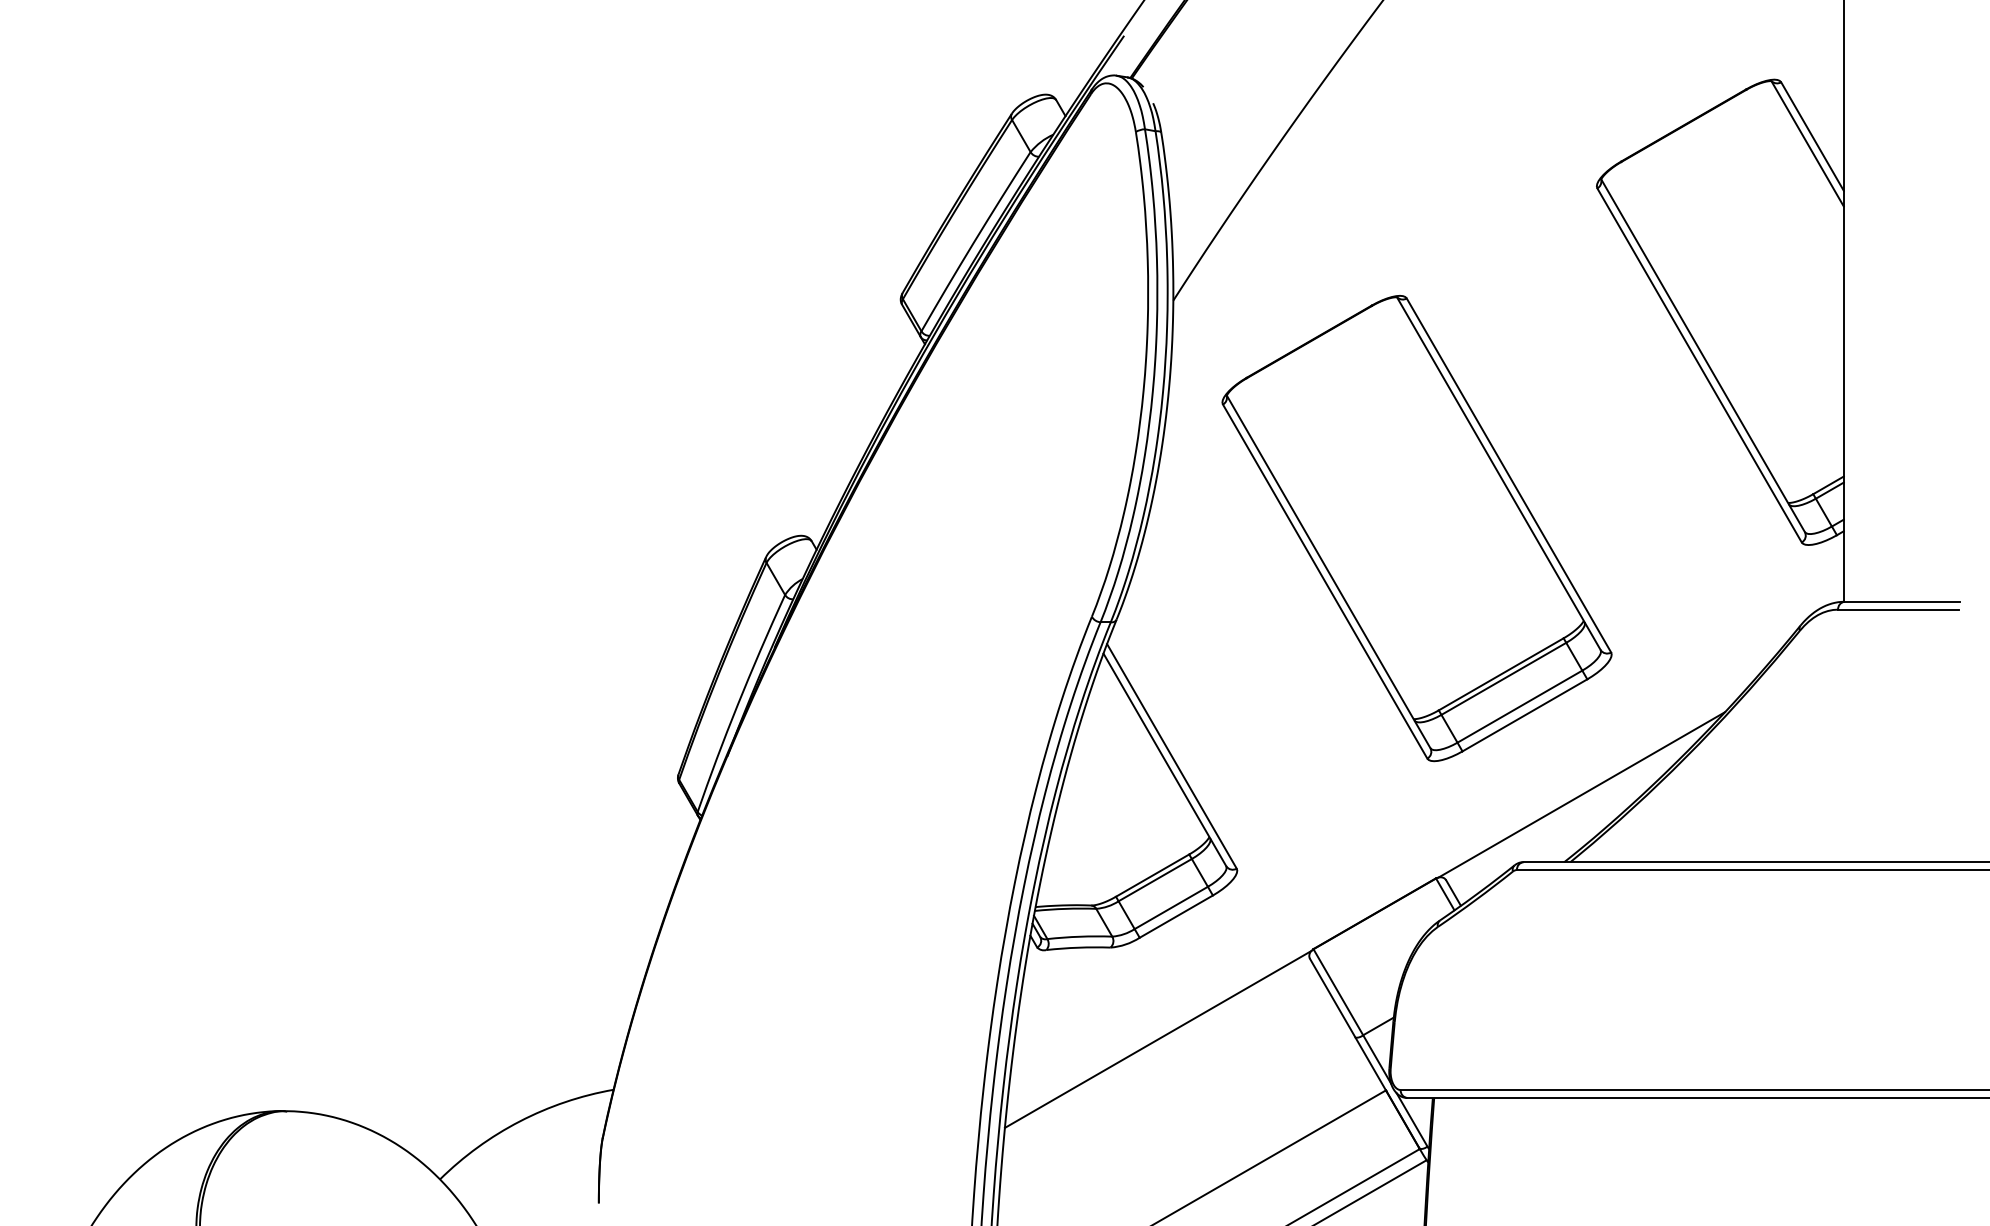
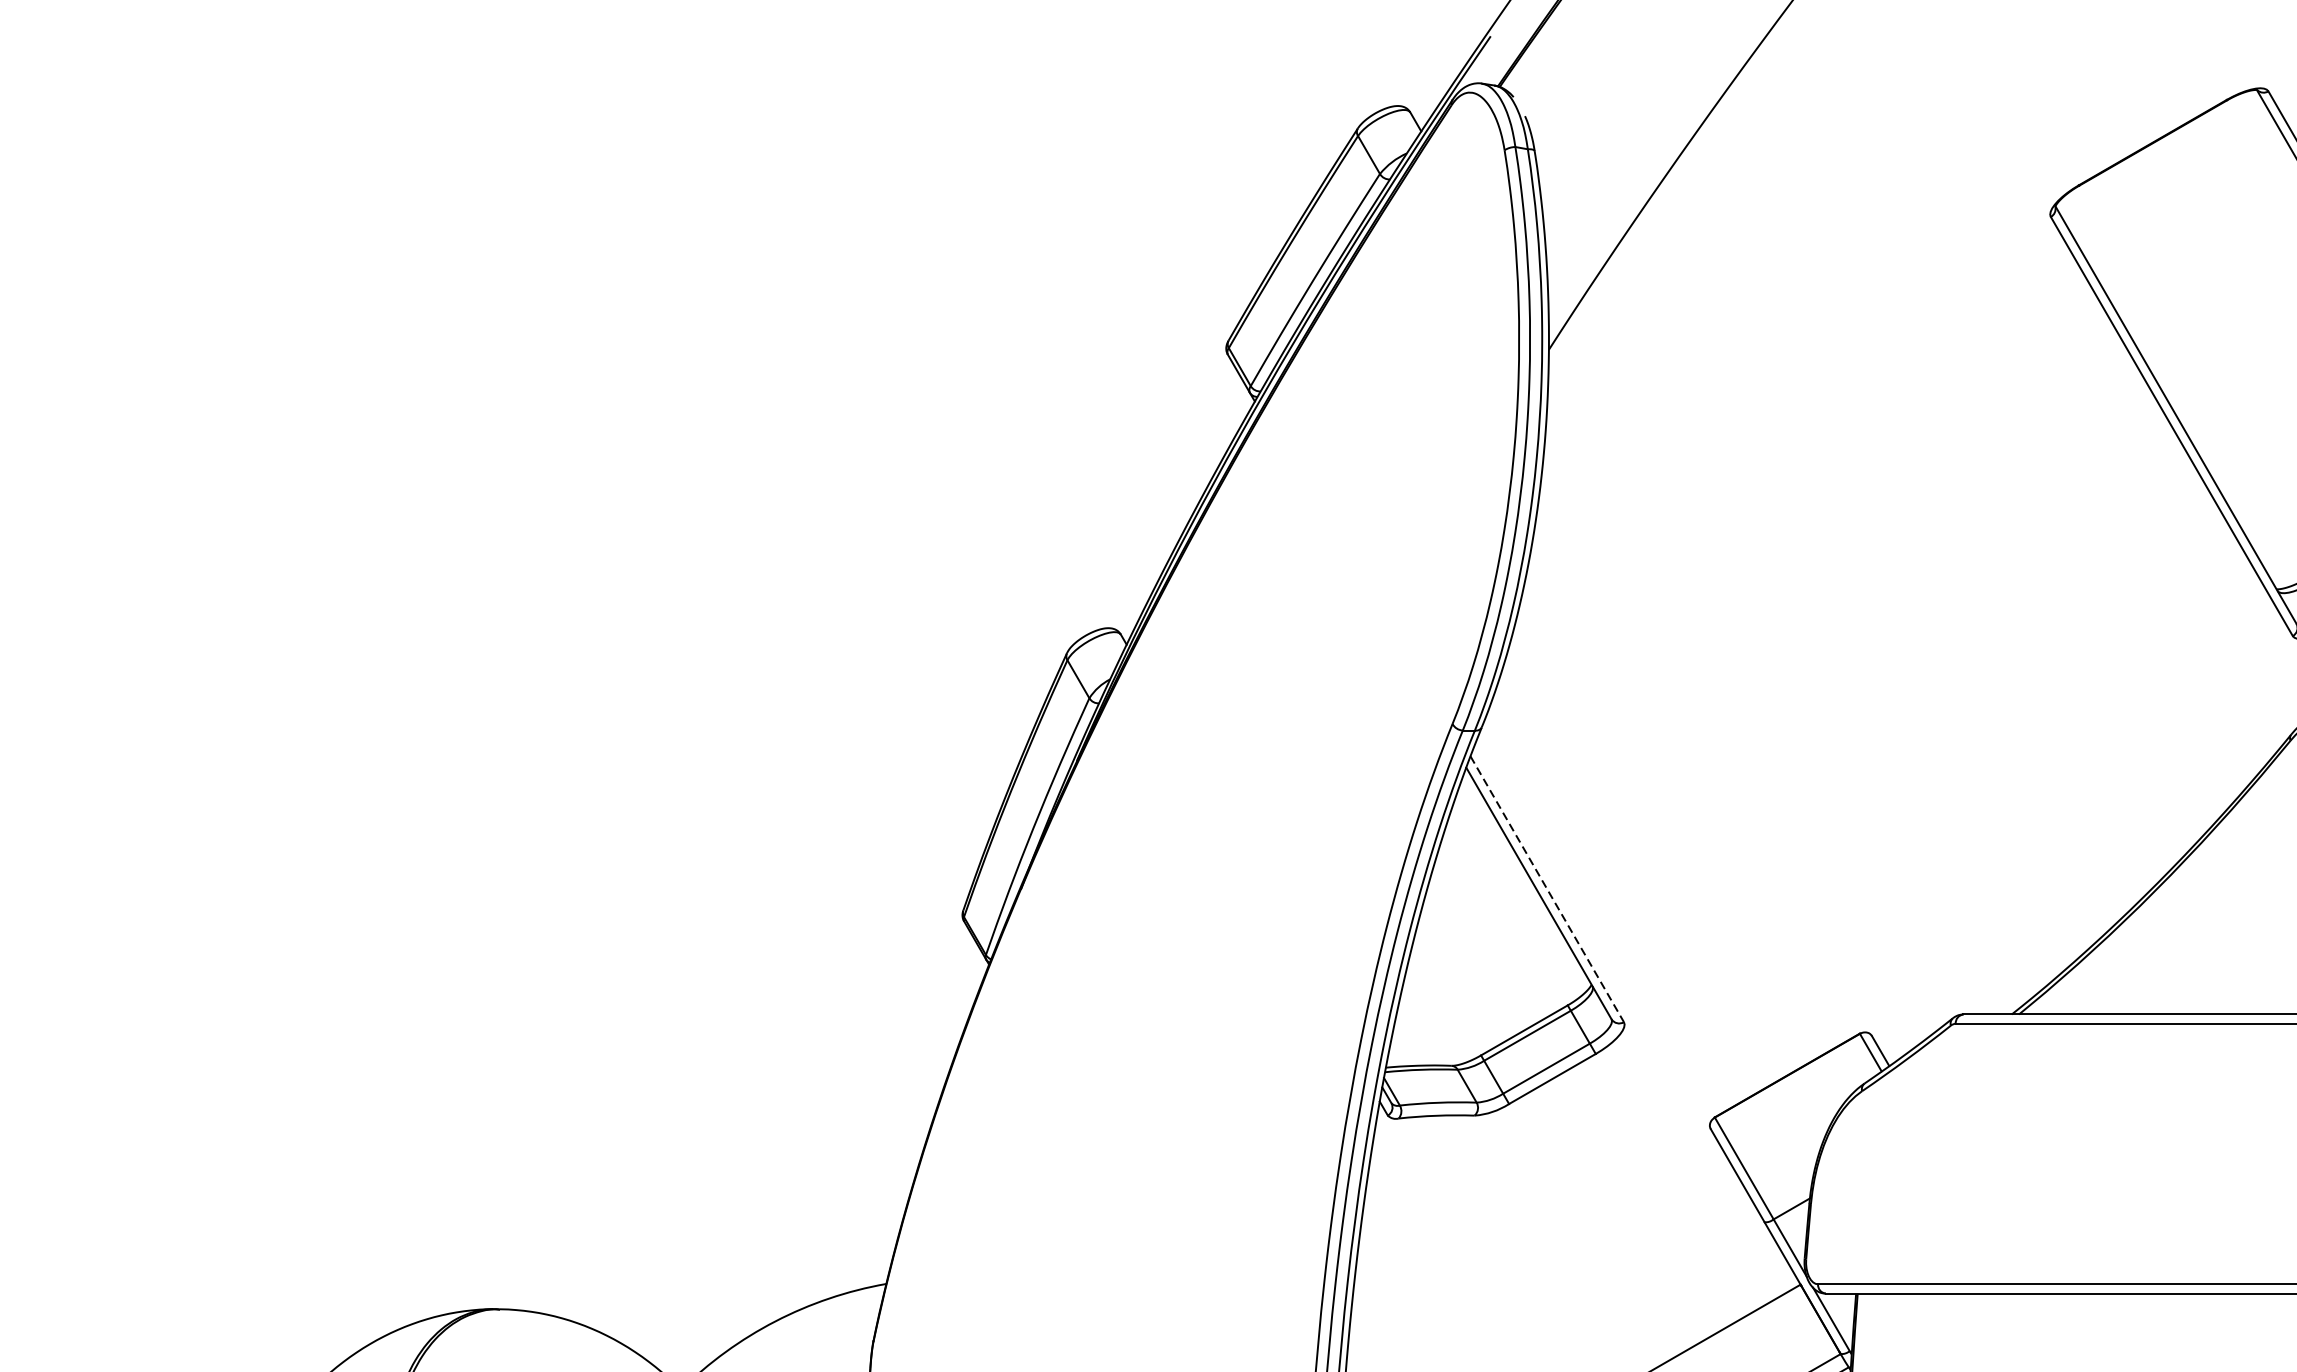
part: (1416, 528) -> (1836, 619), removed
line: (1171, 756) -> (1546, 889), solid -> dashed
line: (1581, 794) -> (2032, 934), removed
line: (1157, 1039) -> (1530, 1224), removed

